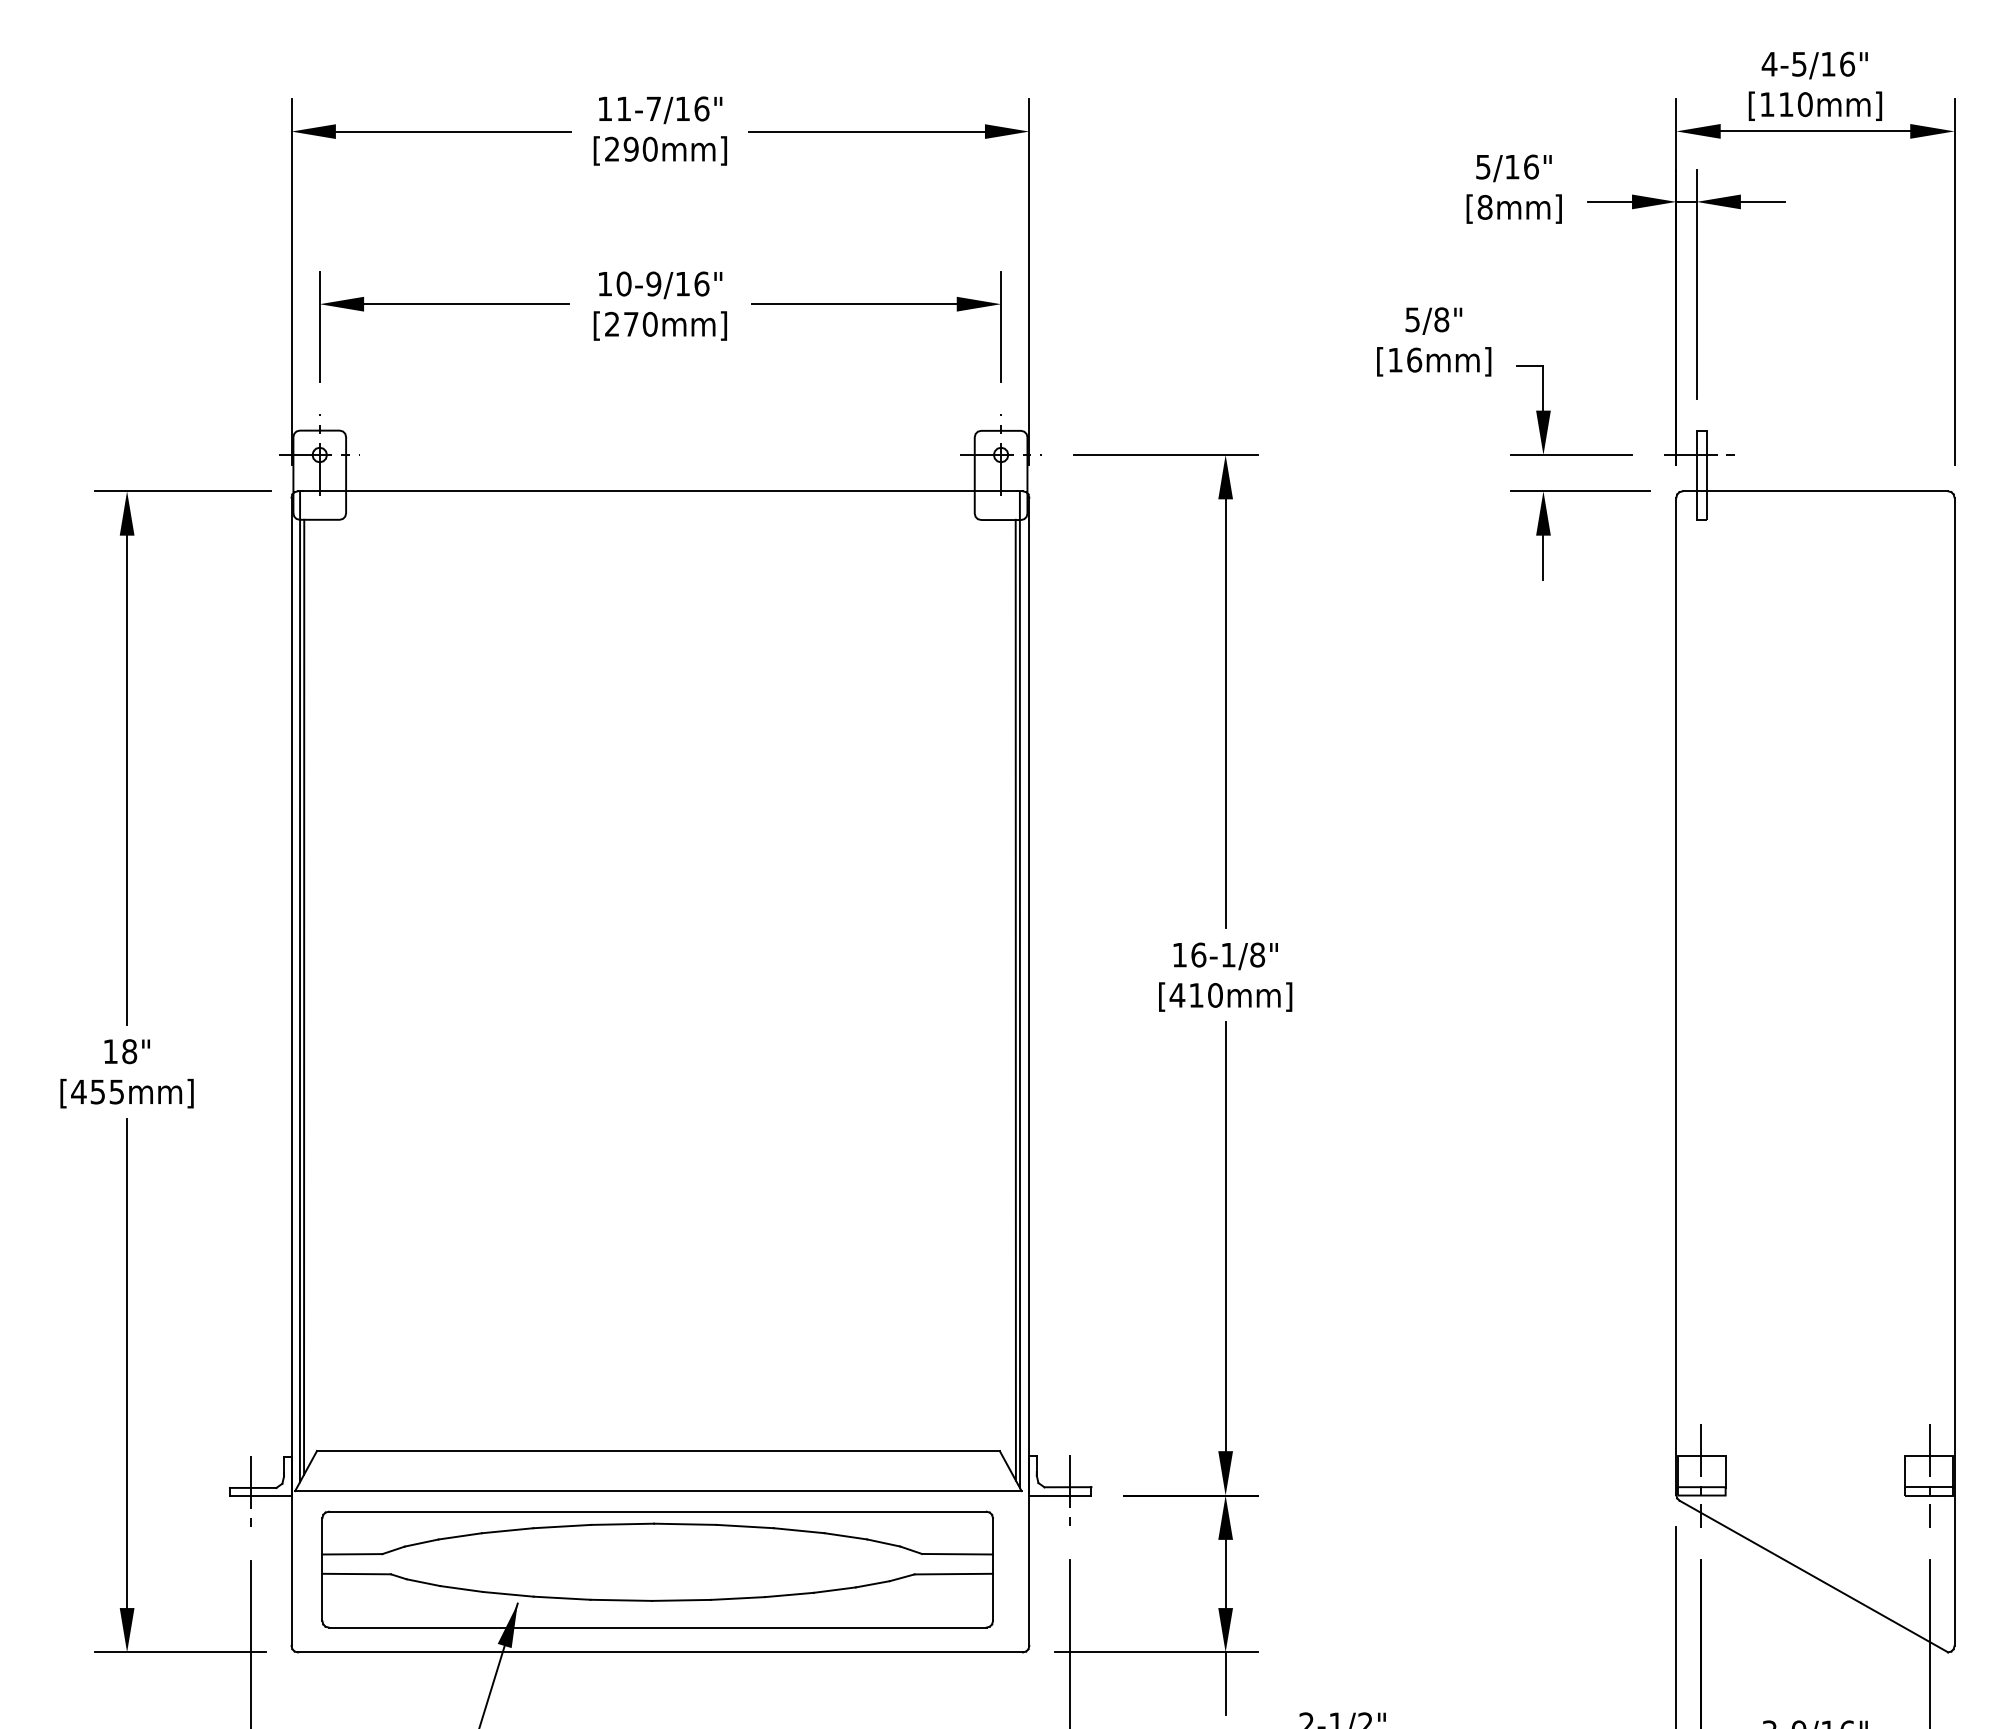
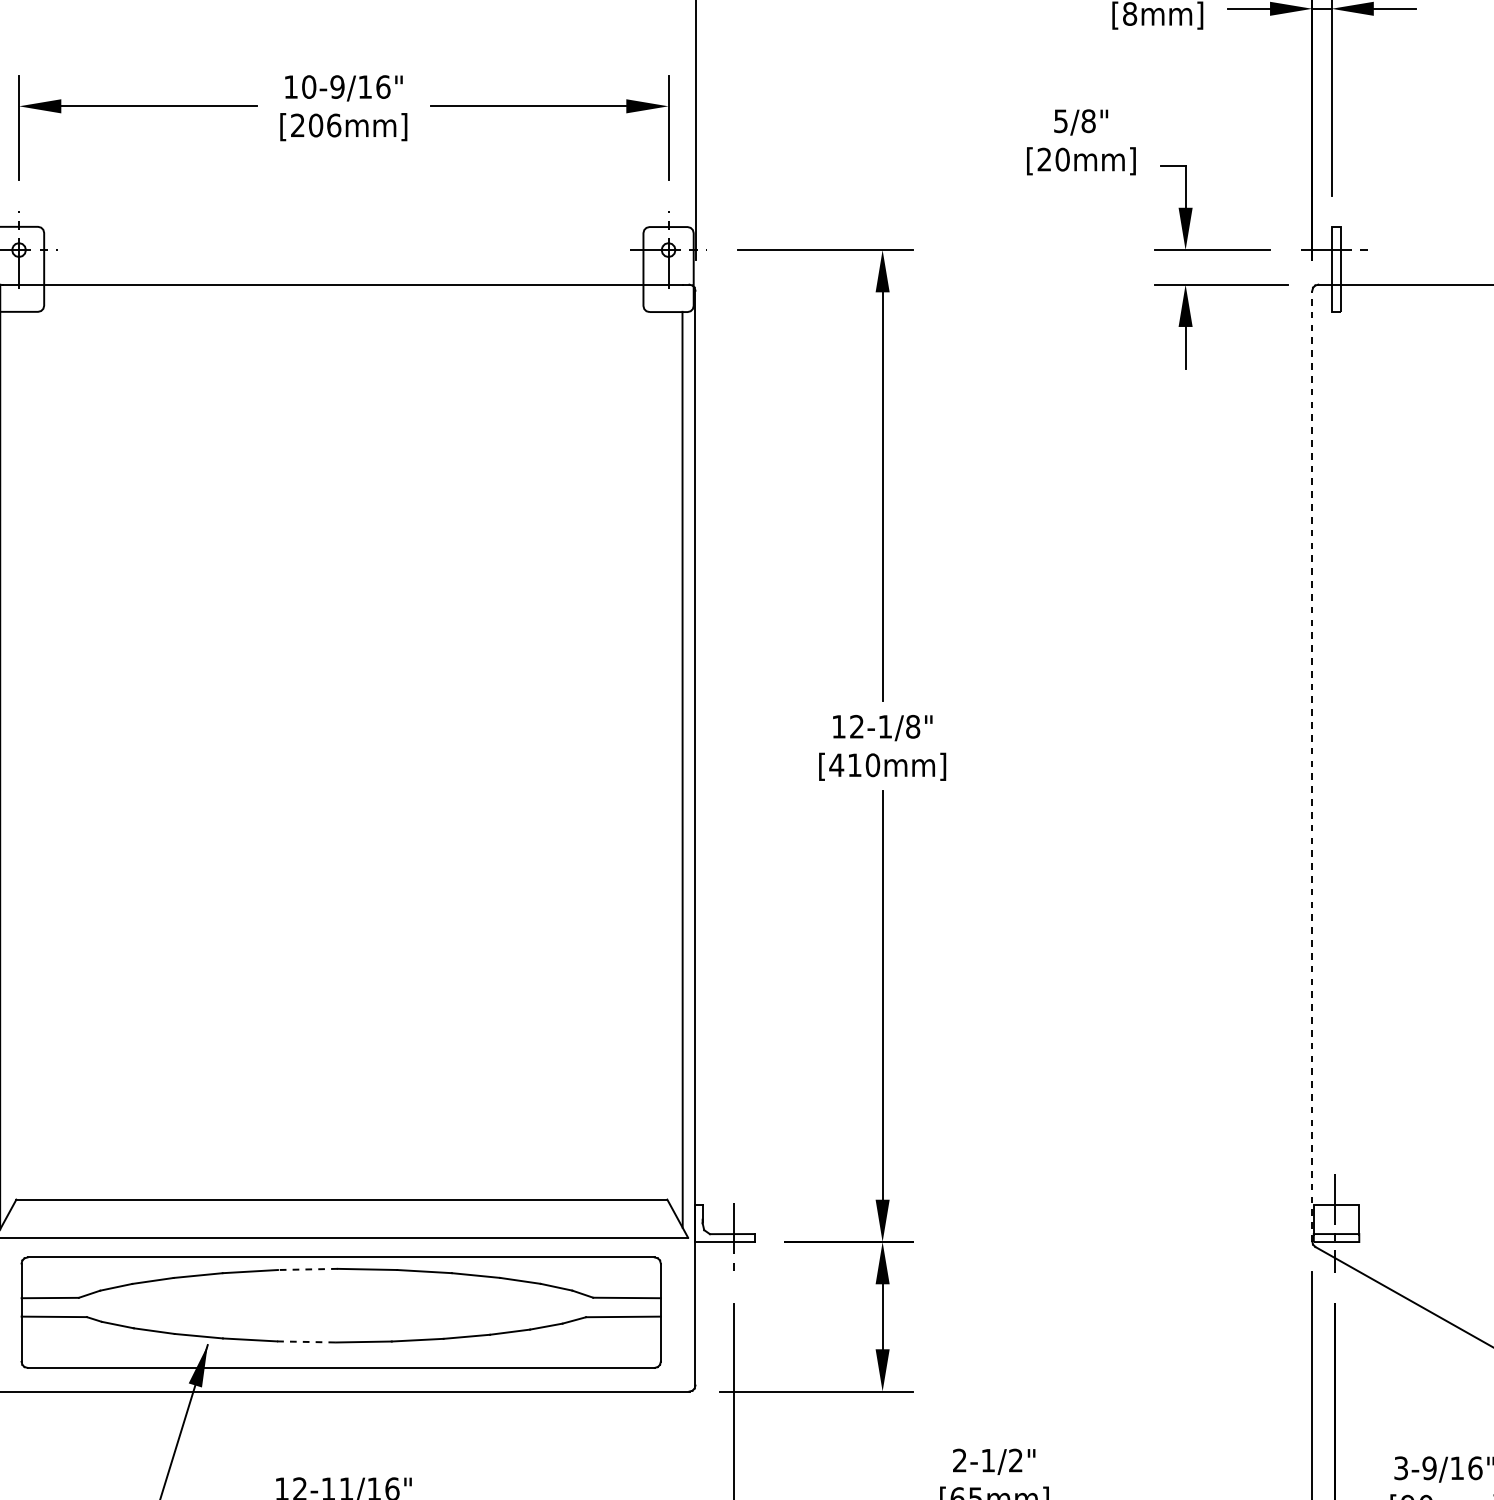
text: (640, 323) -> (324, 124), [270mm] -> [206mm]
text: (1405, 359) -> (1054, 159), [16mm] -> [20mm]
text: (1198, 954) -> (856, 726), 16-1/8" -> 12-1/8"
line: (1019, 989) -> (686, 759), removed
line: (304, 996) -> (4, 766), removed
line: (1676, 996) -> (1312, 766), solid -> dashed
line: (622, 1524) -> (307, 1269), solid -> dashed
line: (621, 1600) -> (306, 1342), solid -> dashed
line: (1225, 1683) -> (882, 1421), removed

